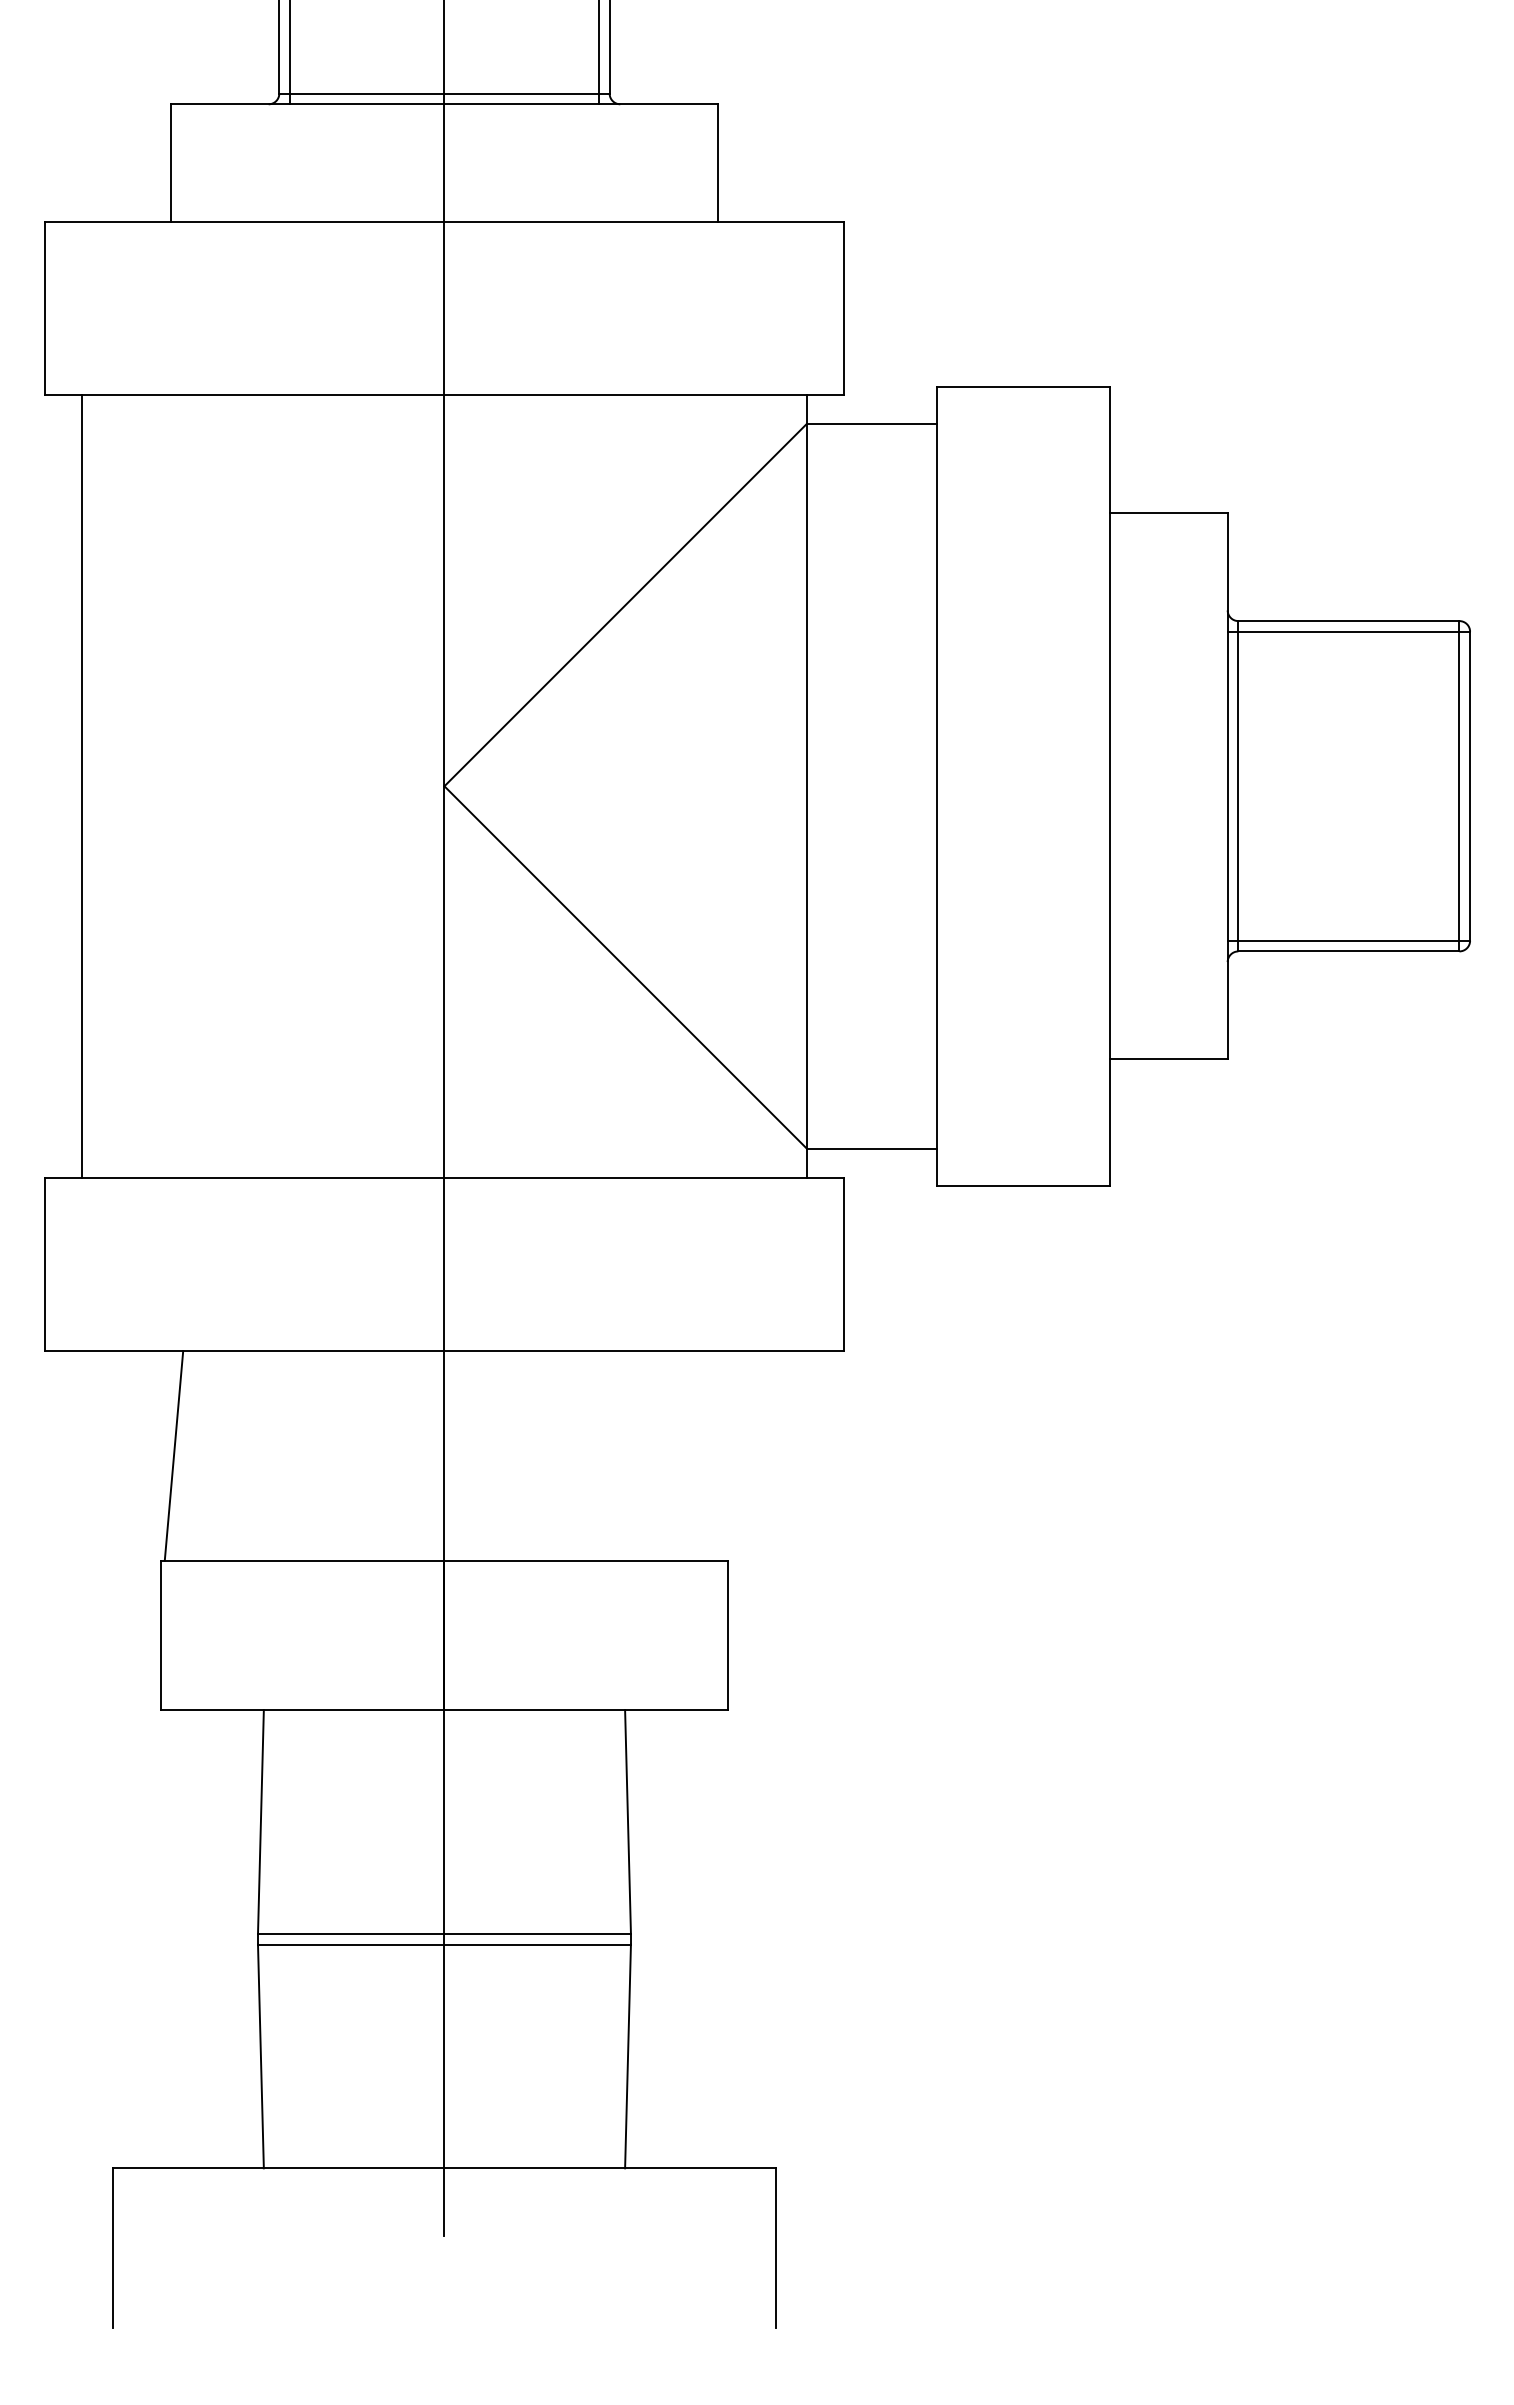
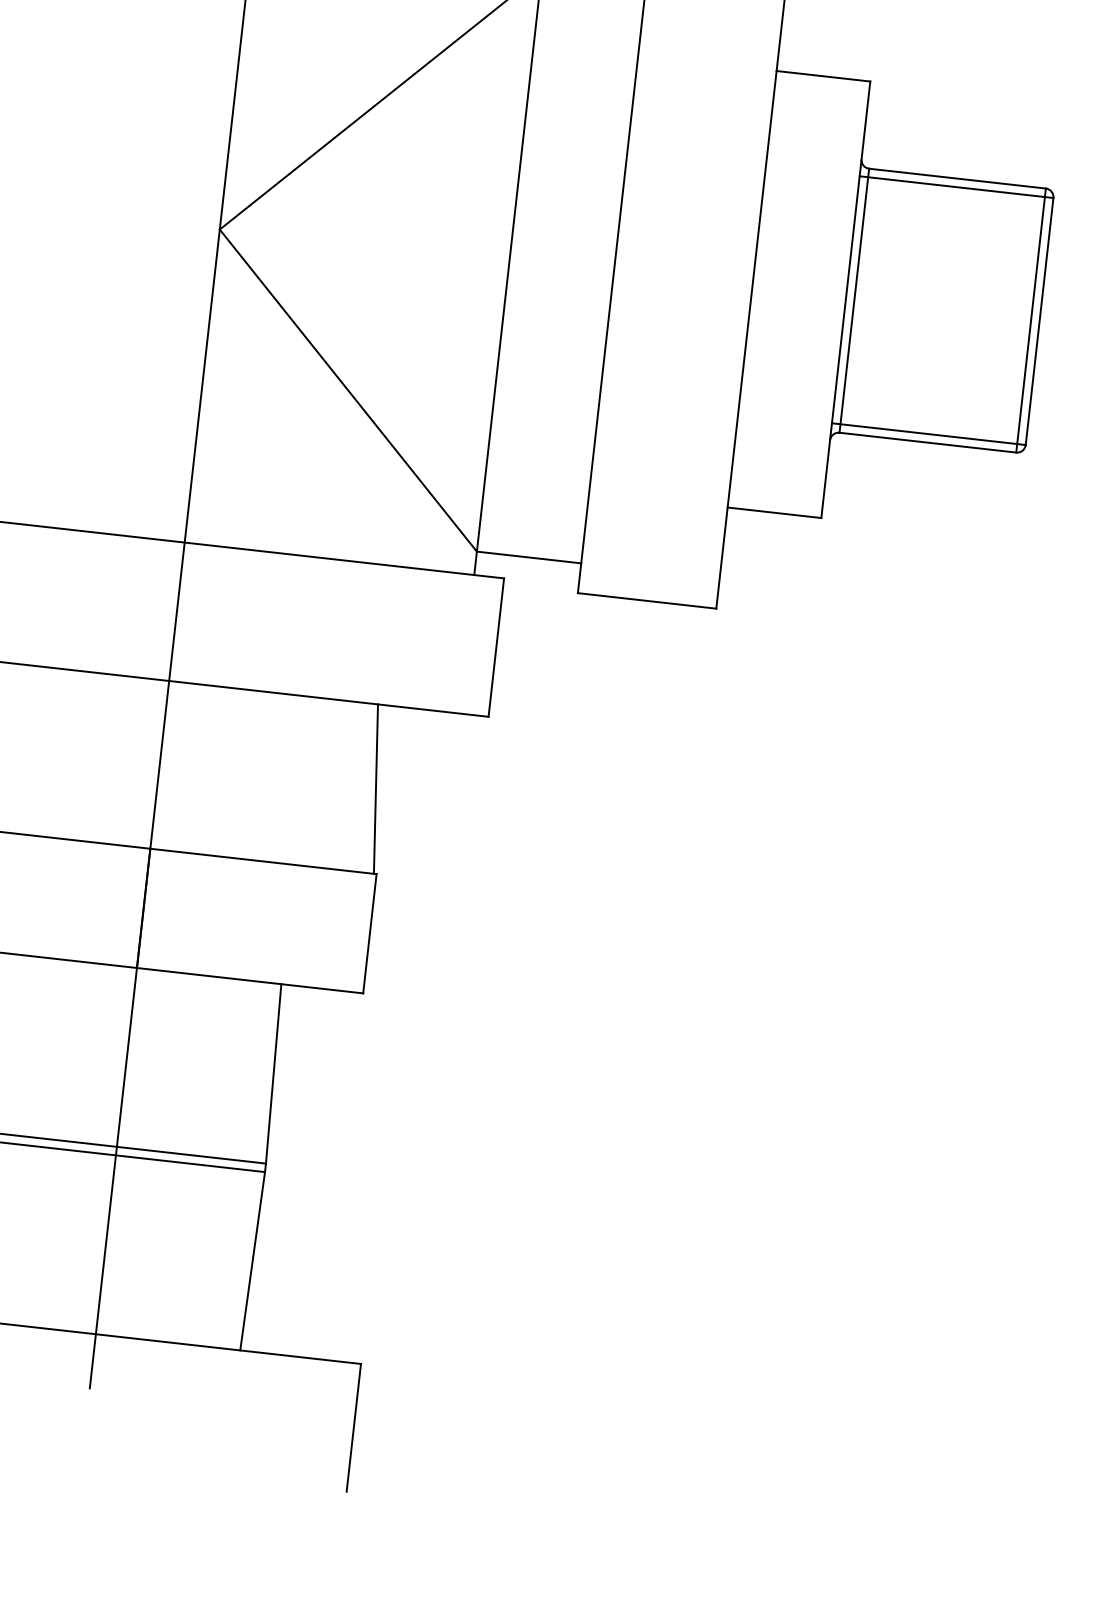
line: (714, 1455) -> (375, 788), added

